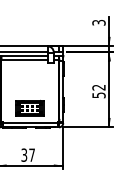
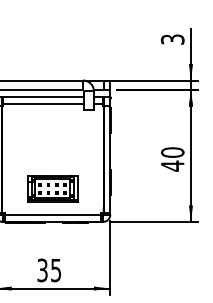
text: (98, 91) -> (171, 159), 52 -> 40
text: (31, 154) -> (55, 269), 37 -> 35

